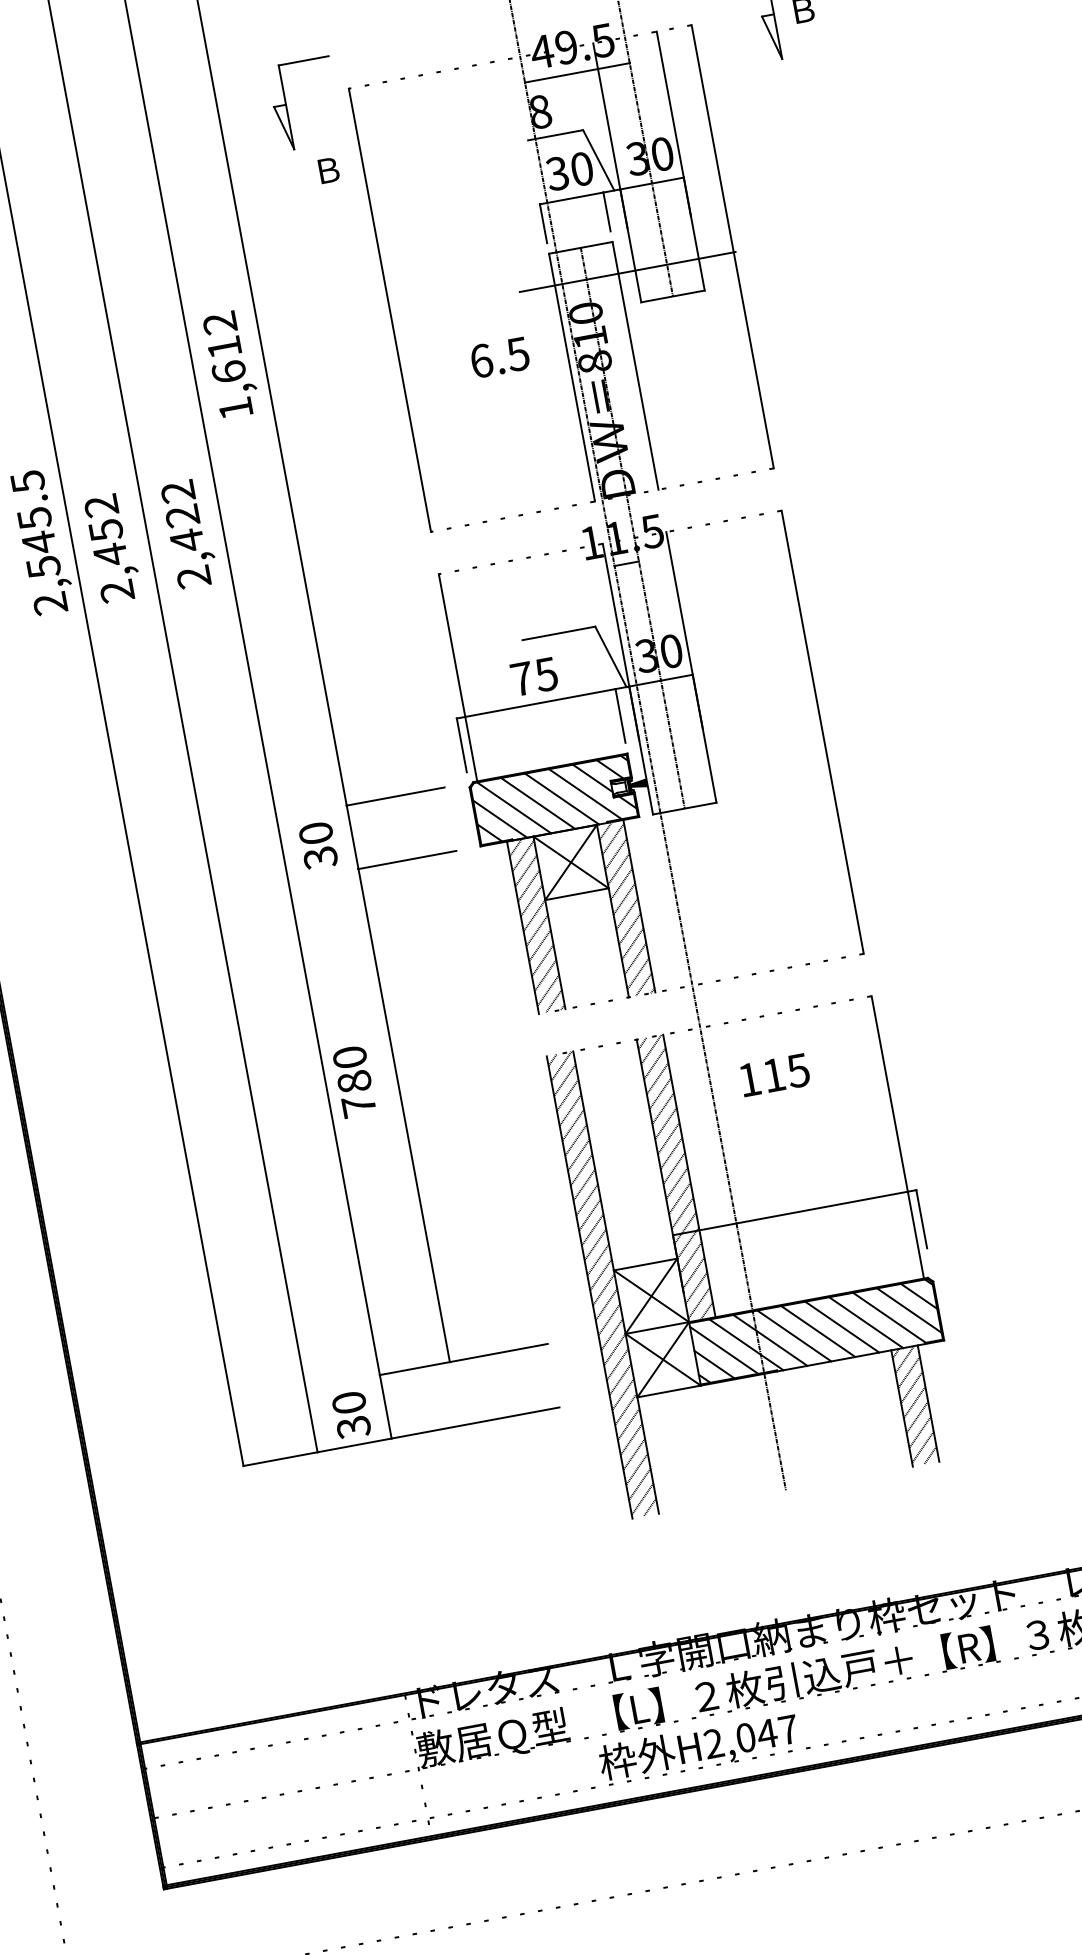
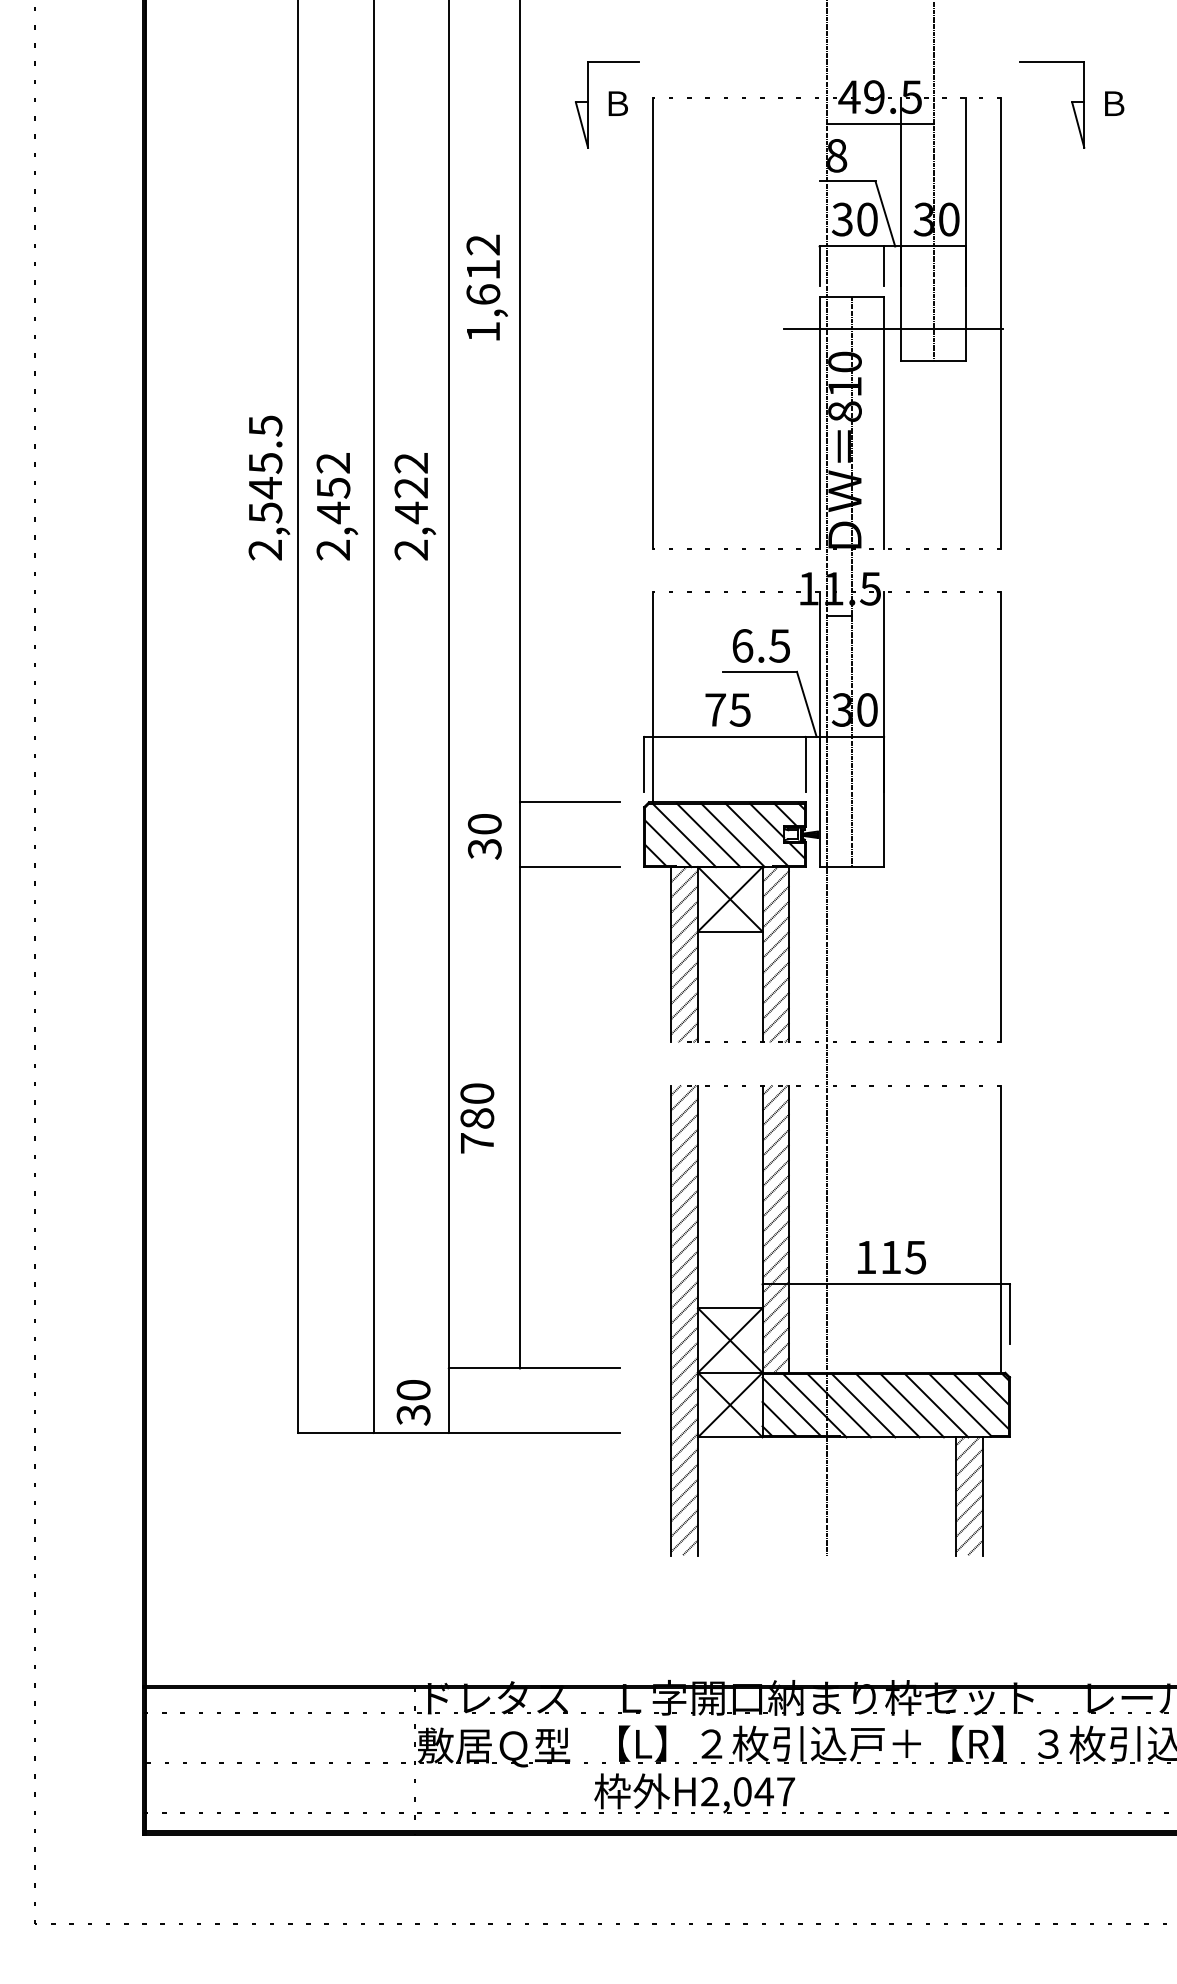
text: (328, 170) -> (617, 103), moved
text: (499, 357) -> (760, 645), moved
text: (230, 364) -> (486, 287), moved
text: (774, 1075) -> (891, 1257), moved
text: (354, 1081) -> (477, 1118), moved

